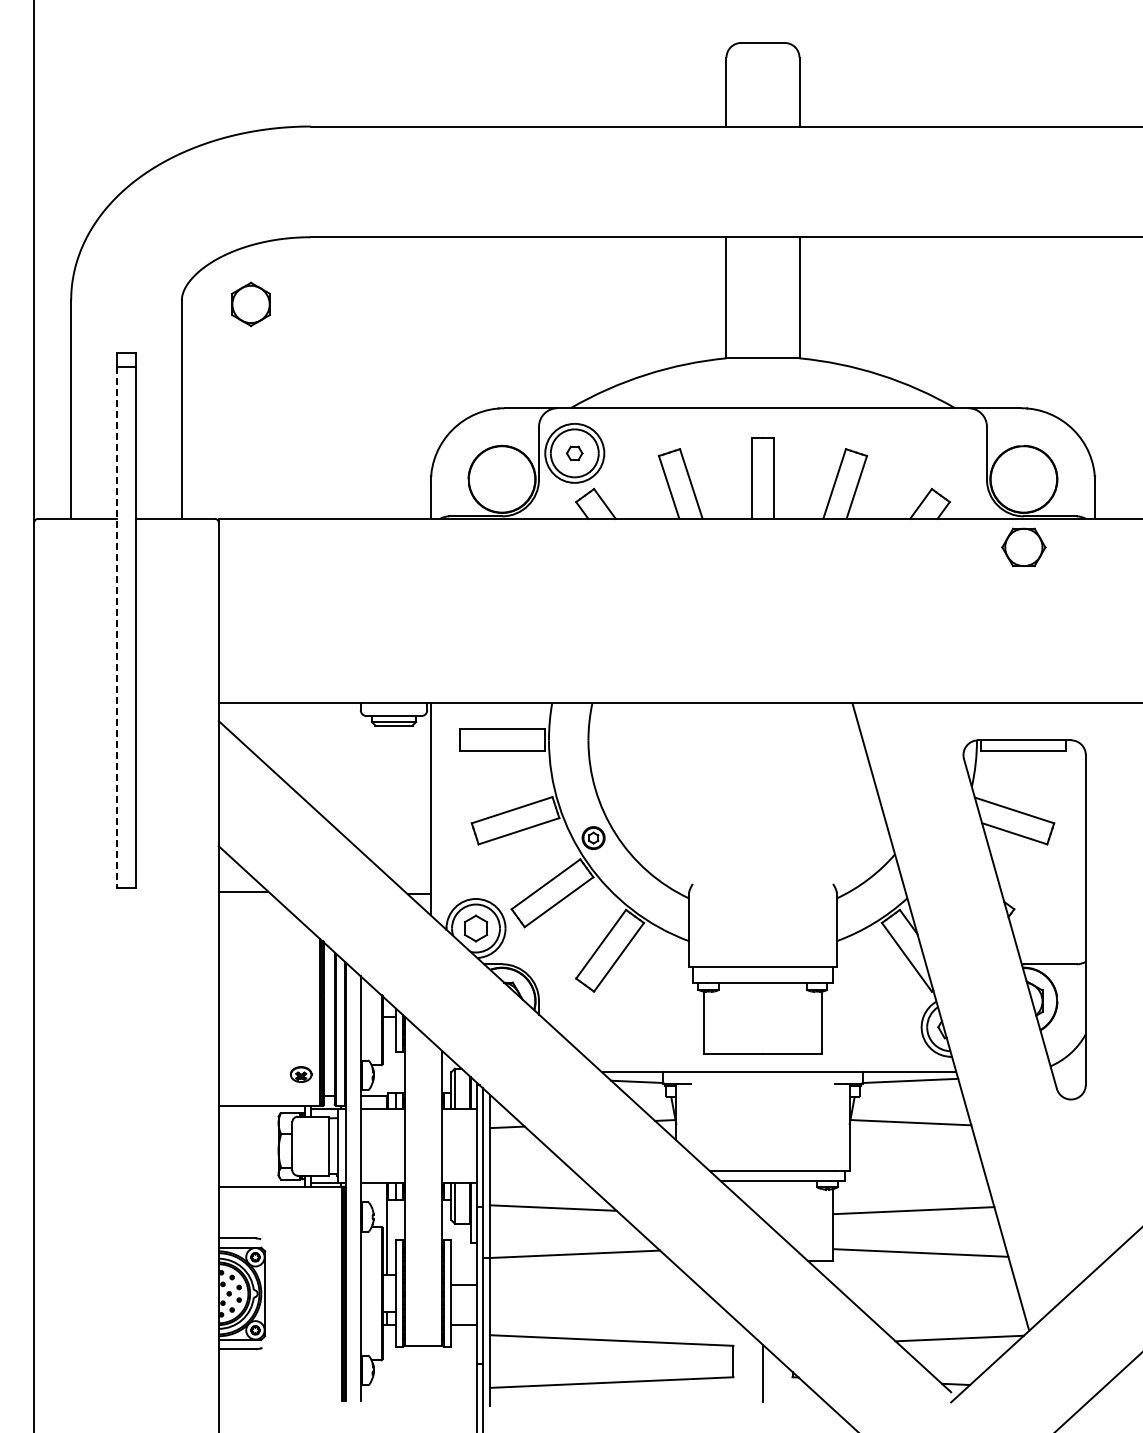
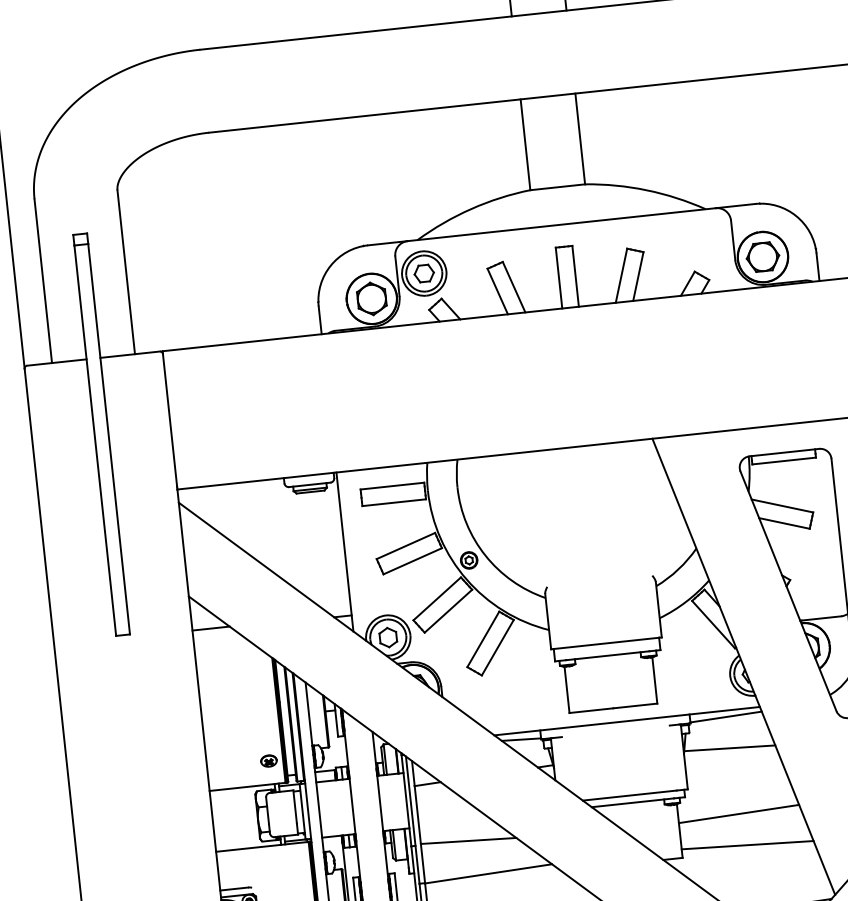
part: (250, 303) -> (371, 298), moved
part: (574, 453) -> (424, 273), size x1.67
part: (1023, 547) -> (762, 257), moved
line: (117, 628) -> (95, 441), dashed -> solid

